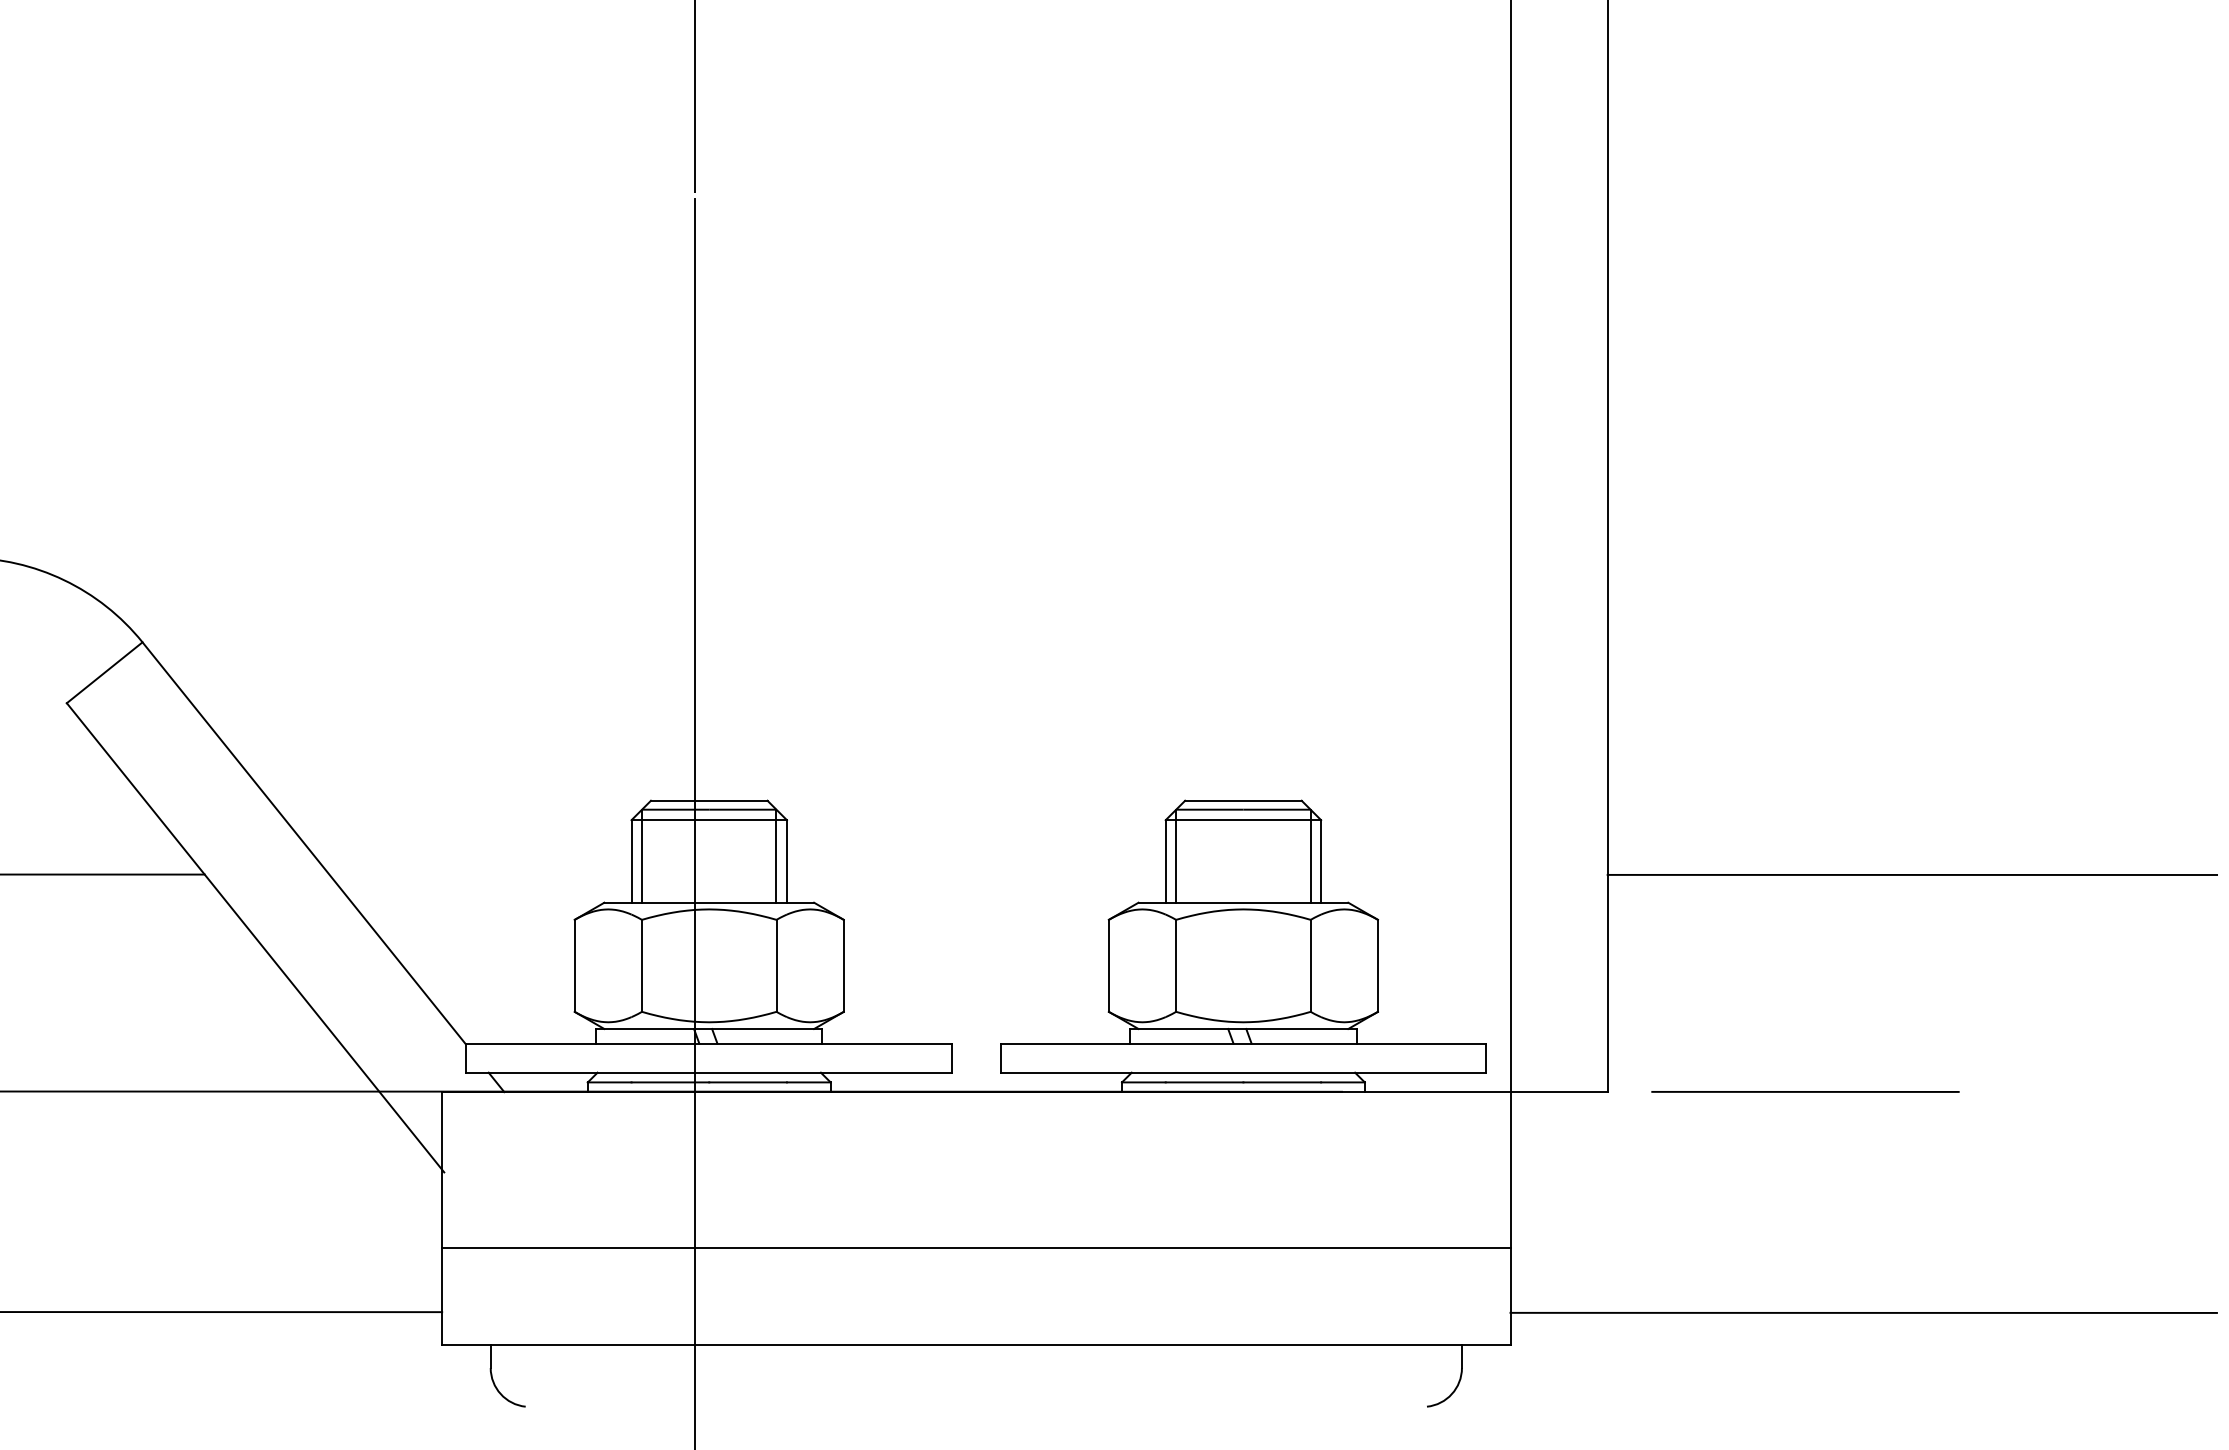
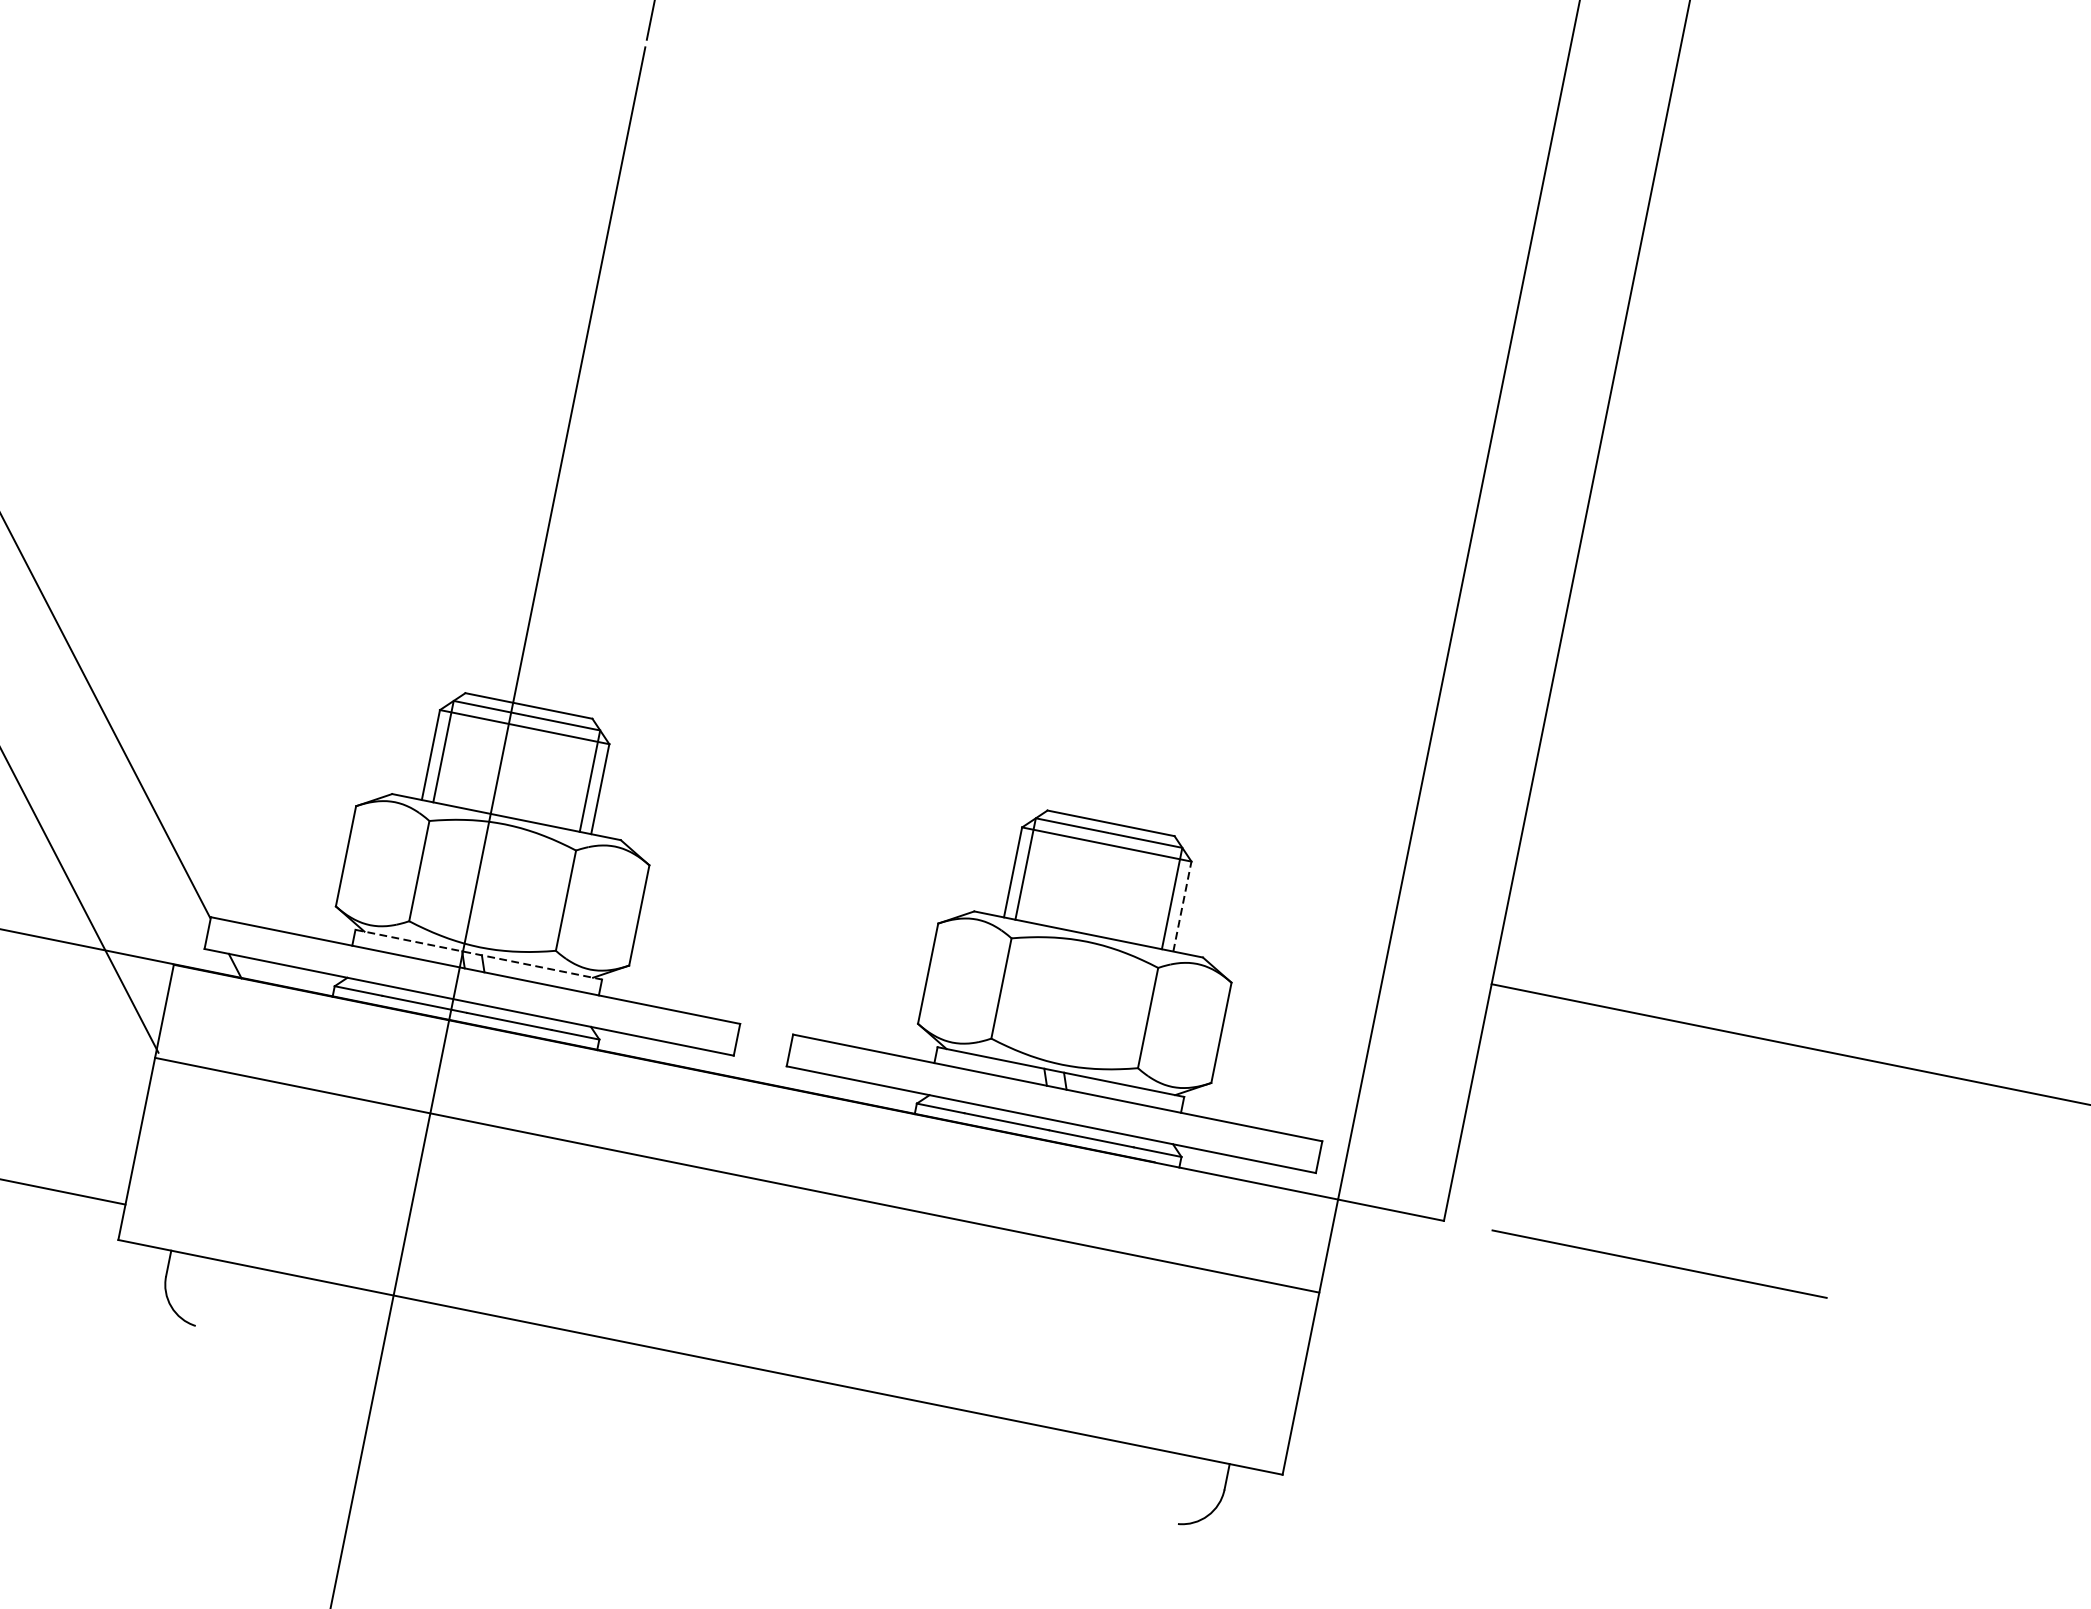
line: (1321, 860) -> (1183, 905), solid -> dashed
line: (709, 1028) -> (479, 954), solid -> dashed
line: (976, 1247) -> (737, 1175), moved
line: (1863, 1312) -> (1674, 1517), removed

